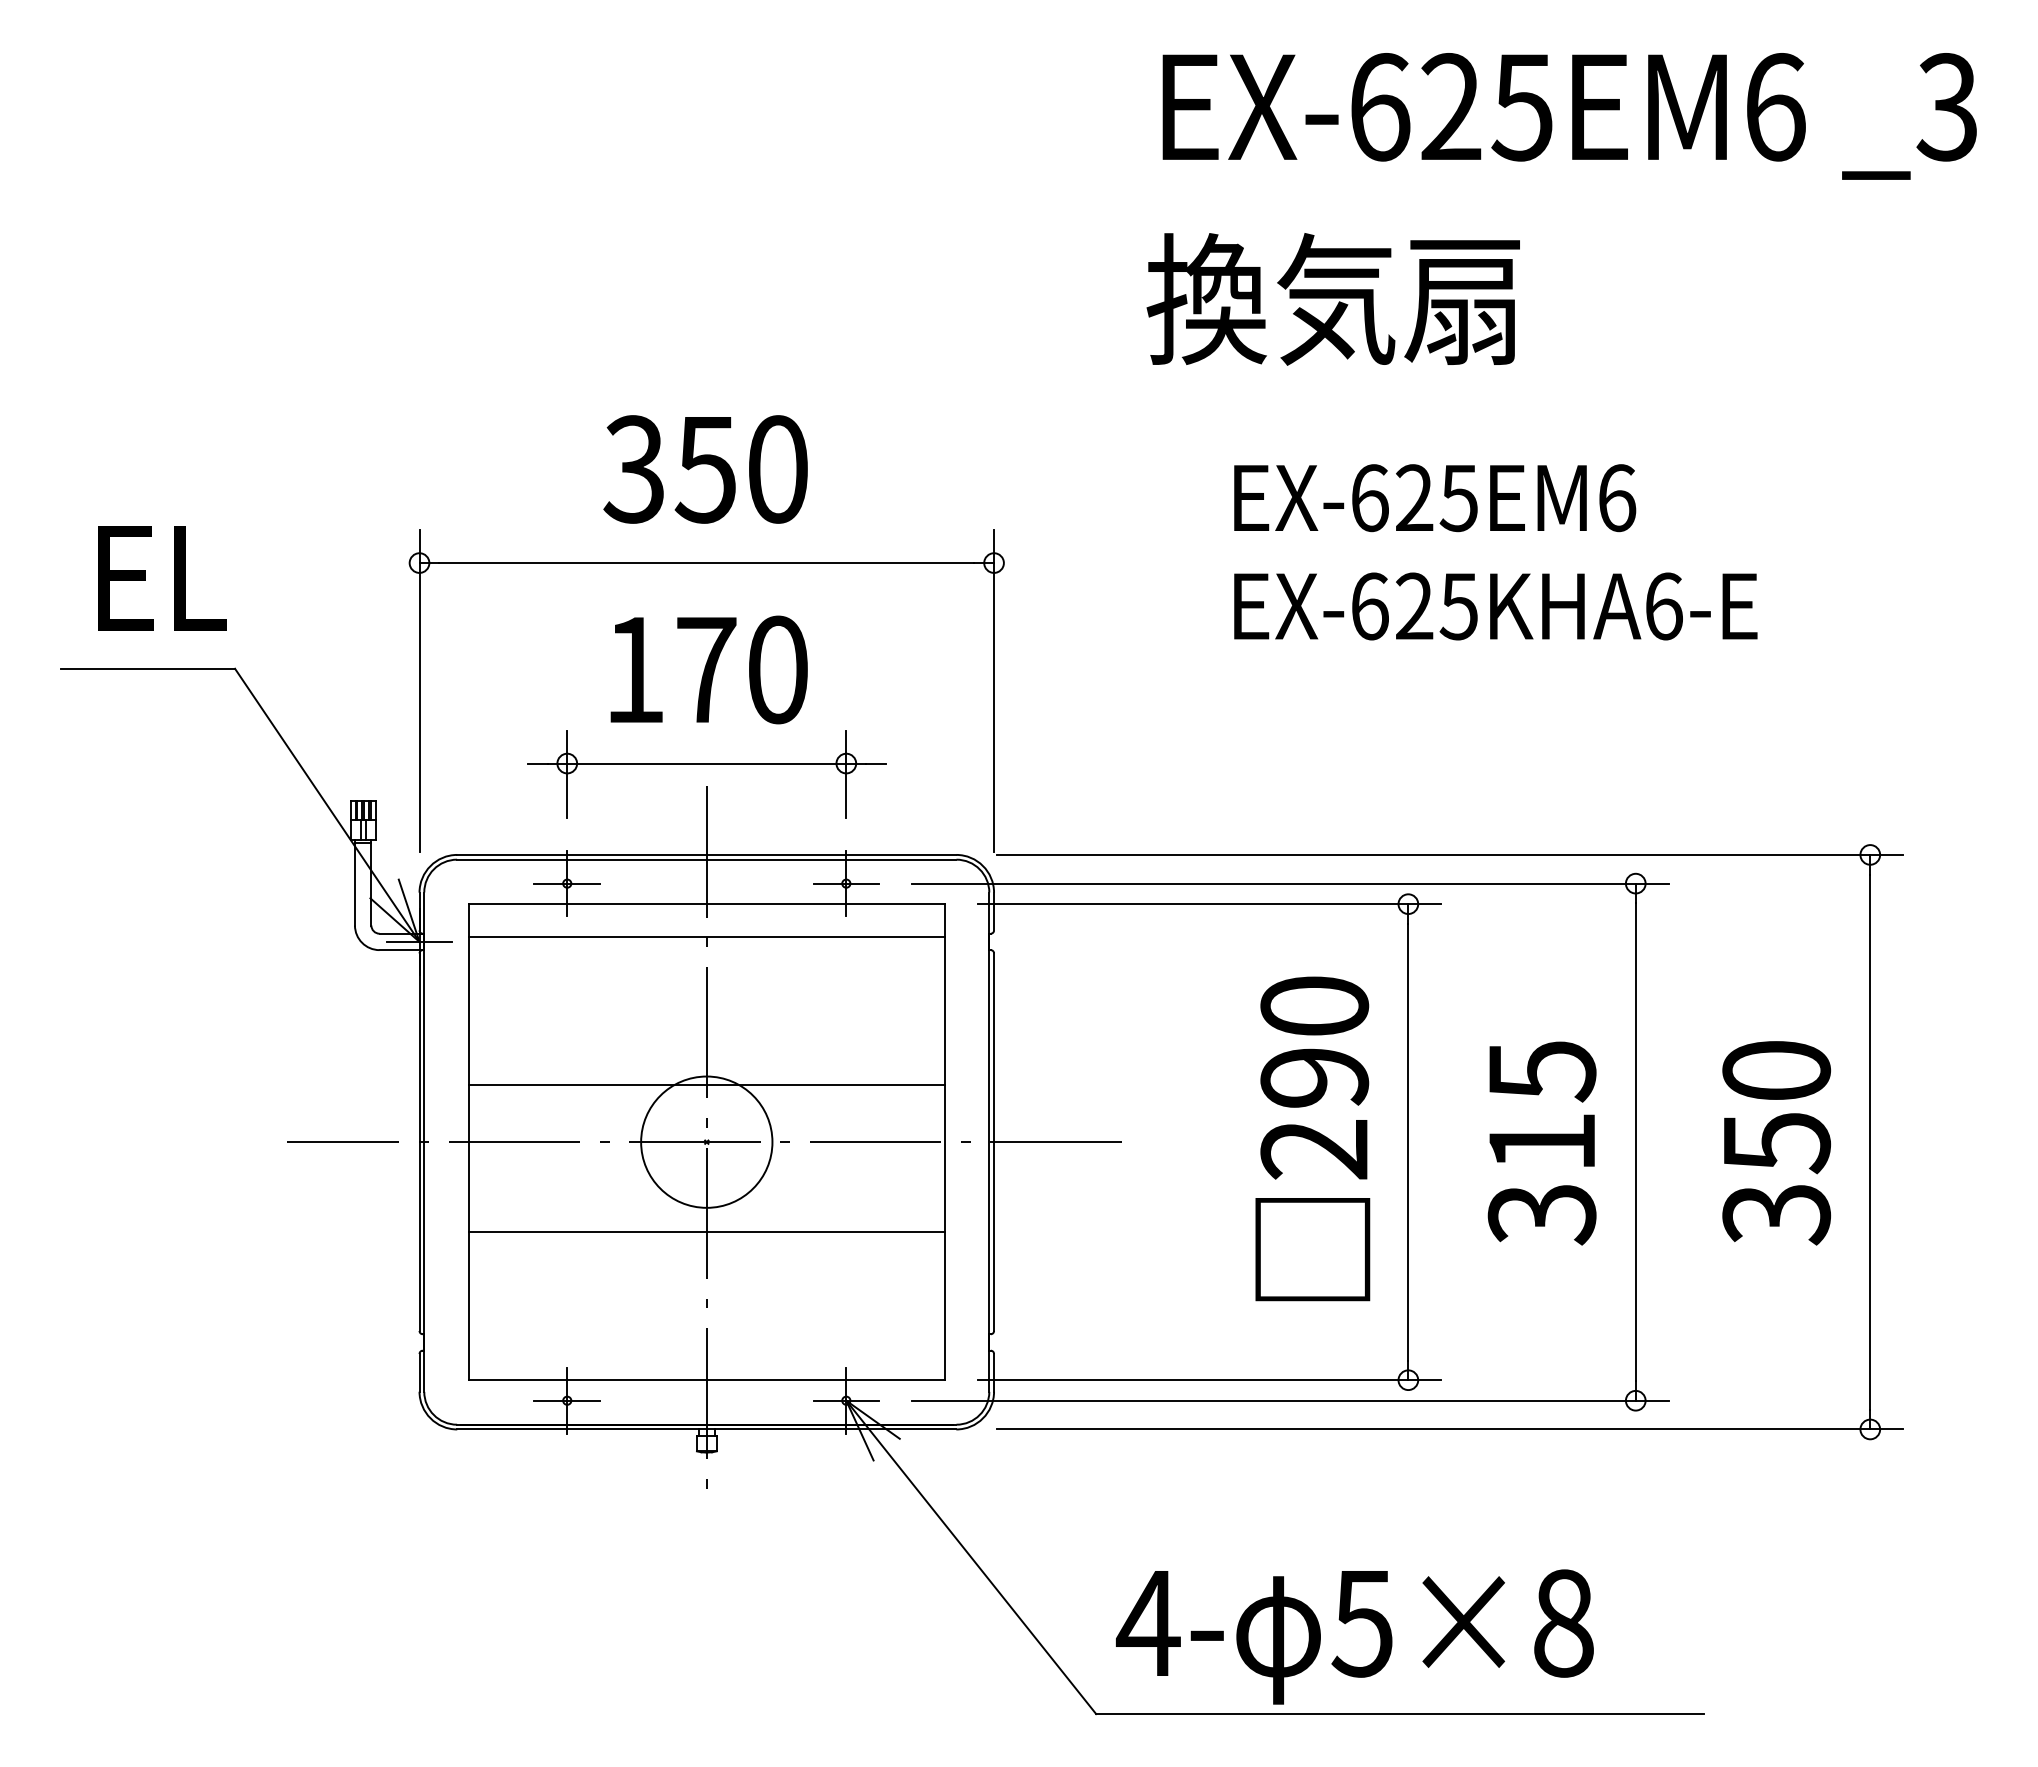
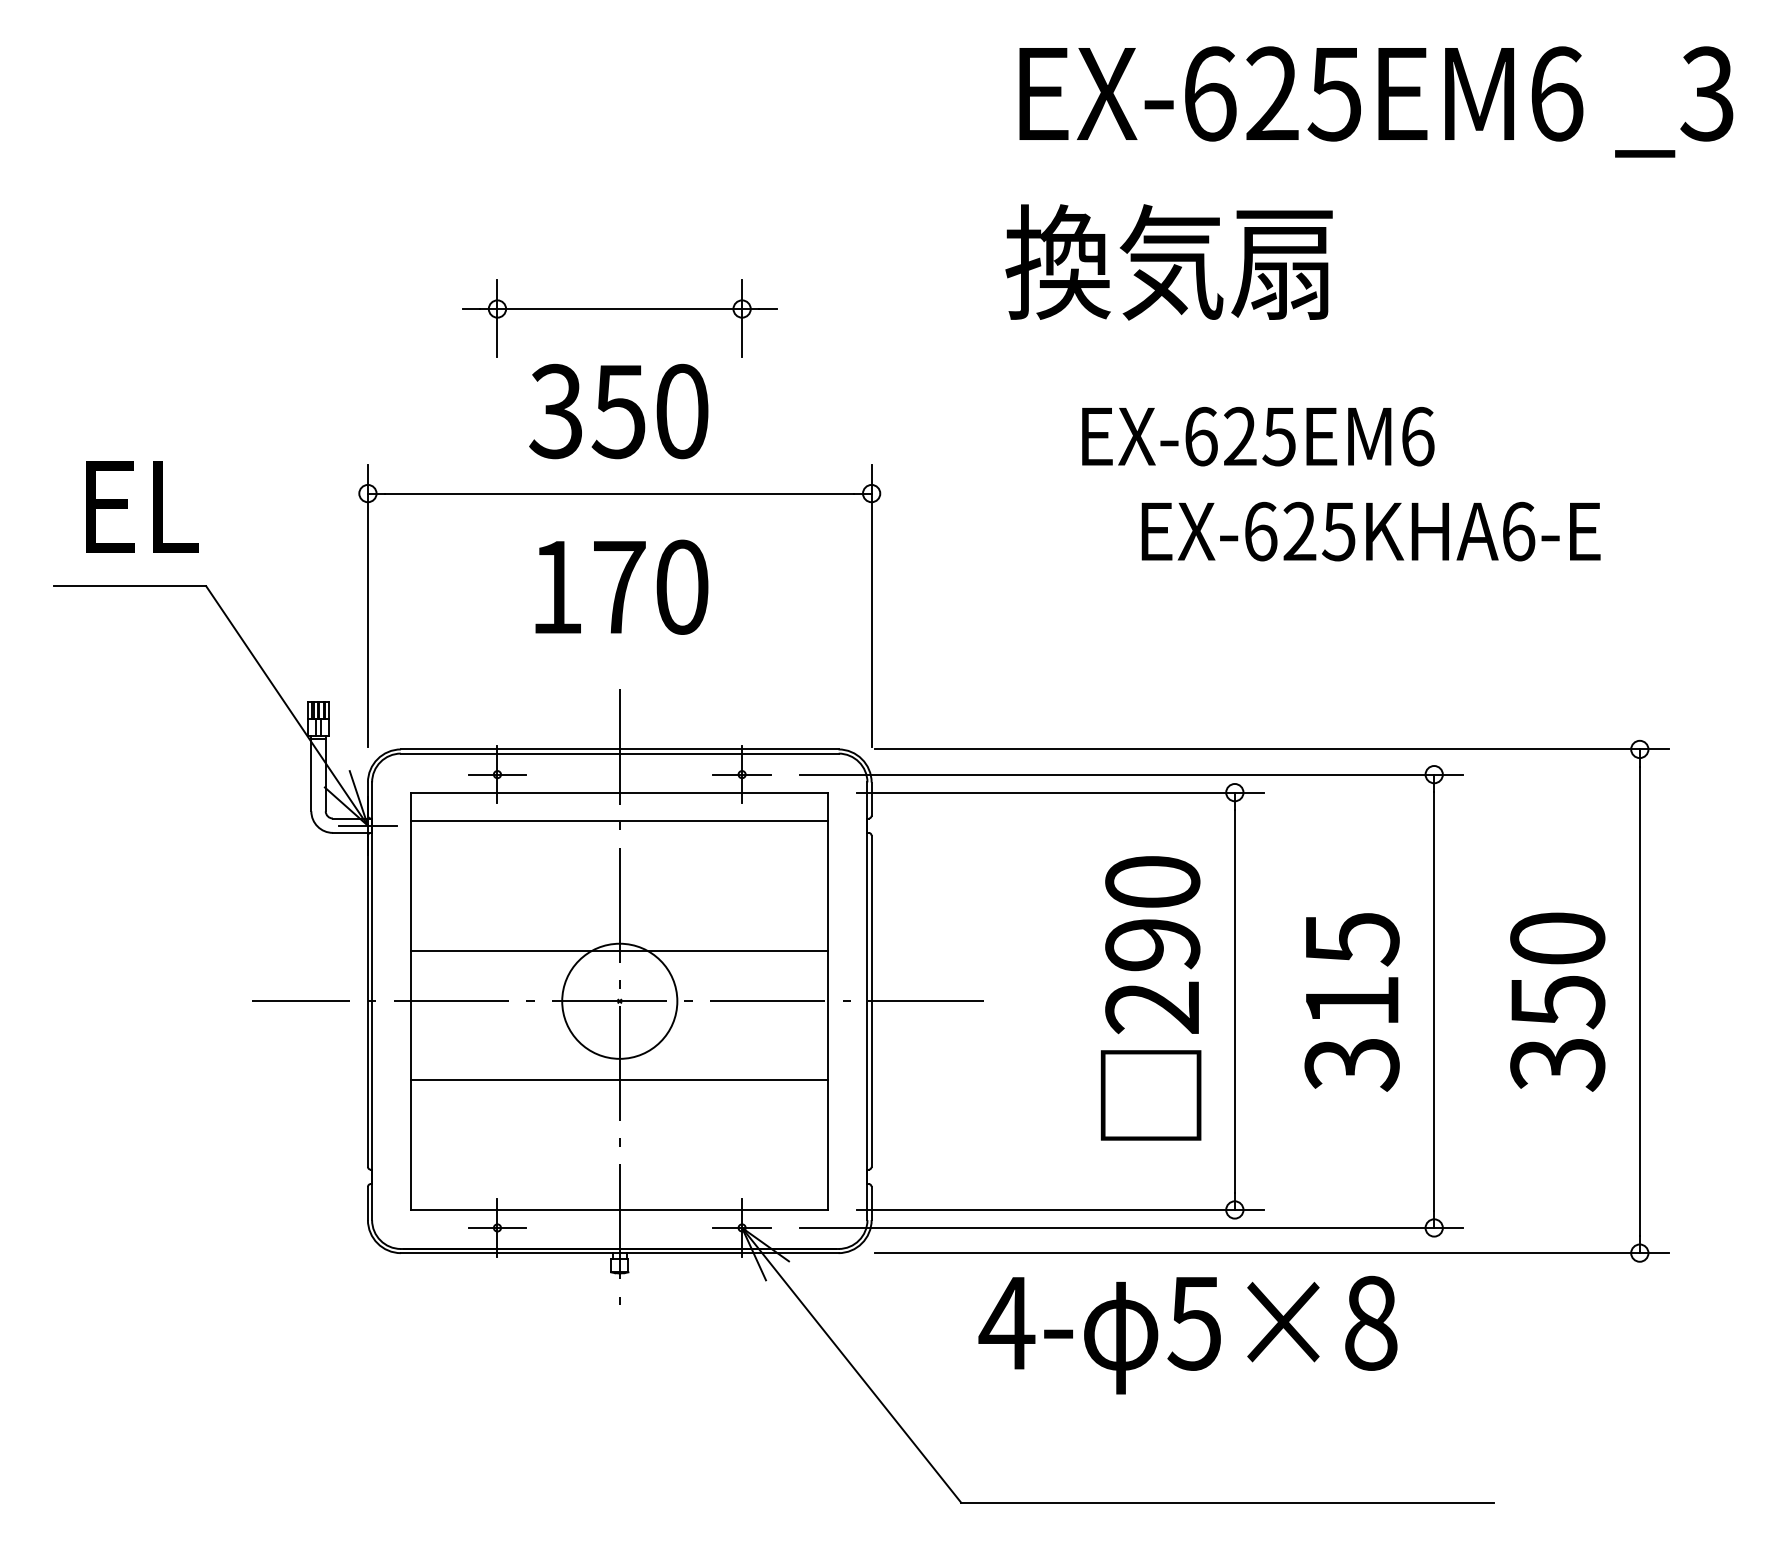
text: (1495, 606) -> (1370, 531), moved
part: (706, 764) -> (619, 309), moved
text: (1354, 1636) -> (1187, 1334), moved

